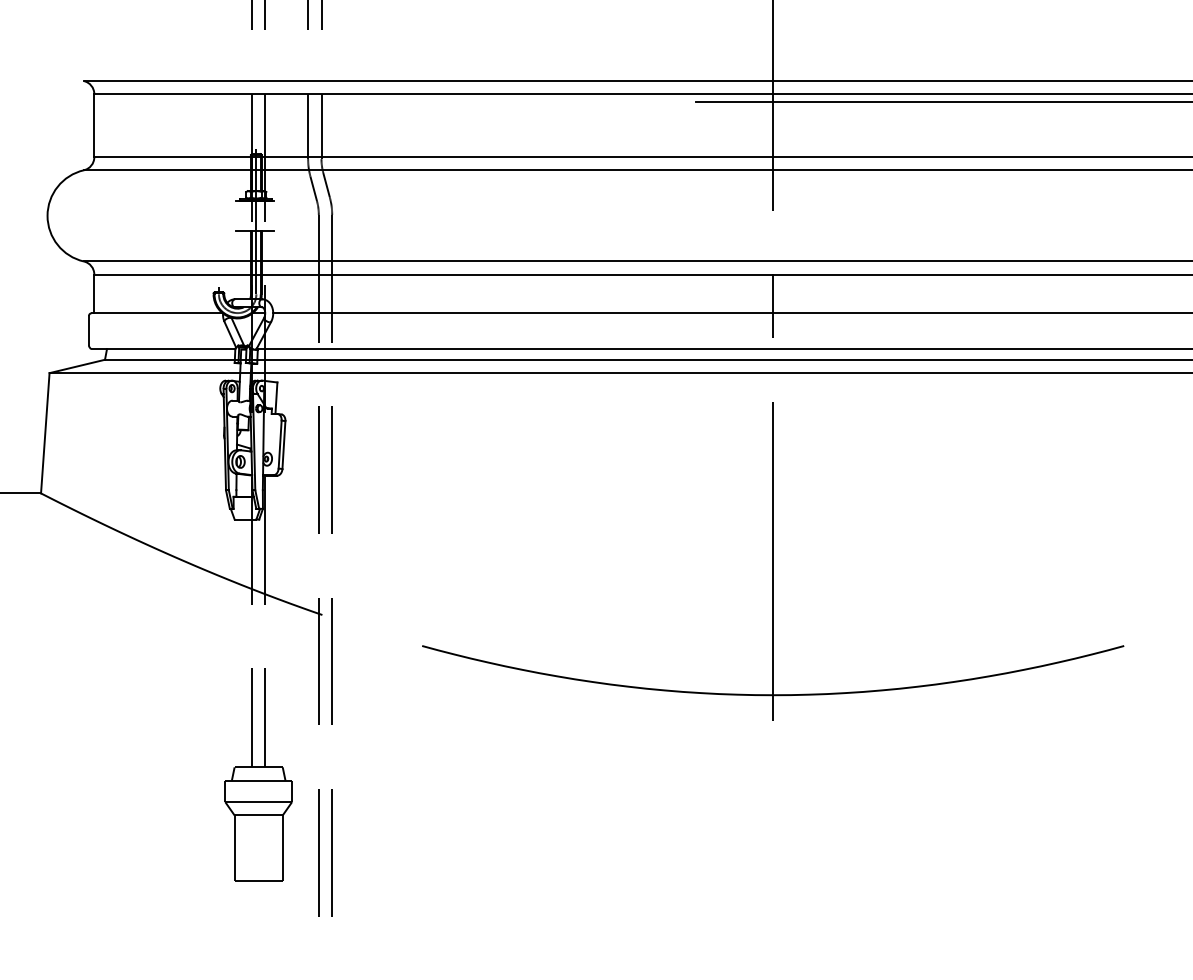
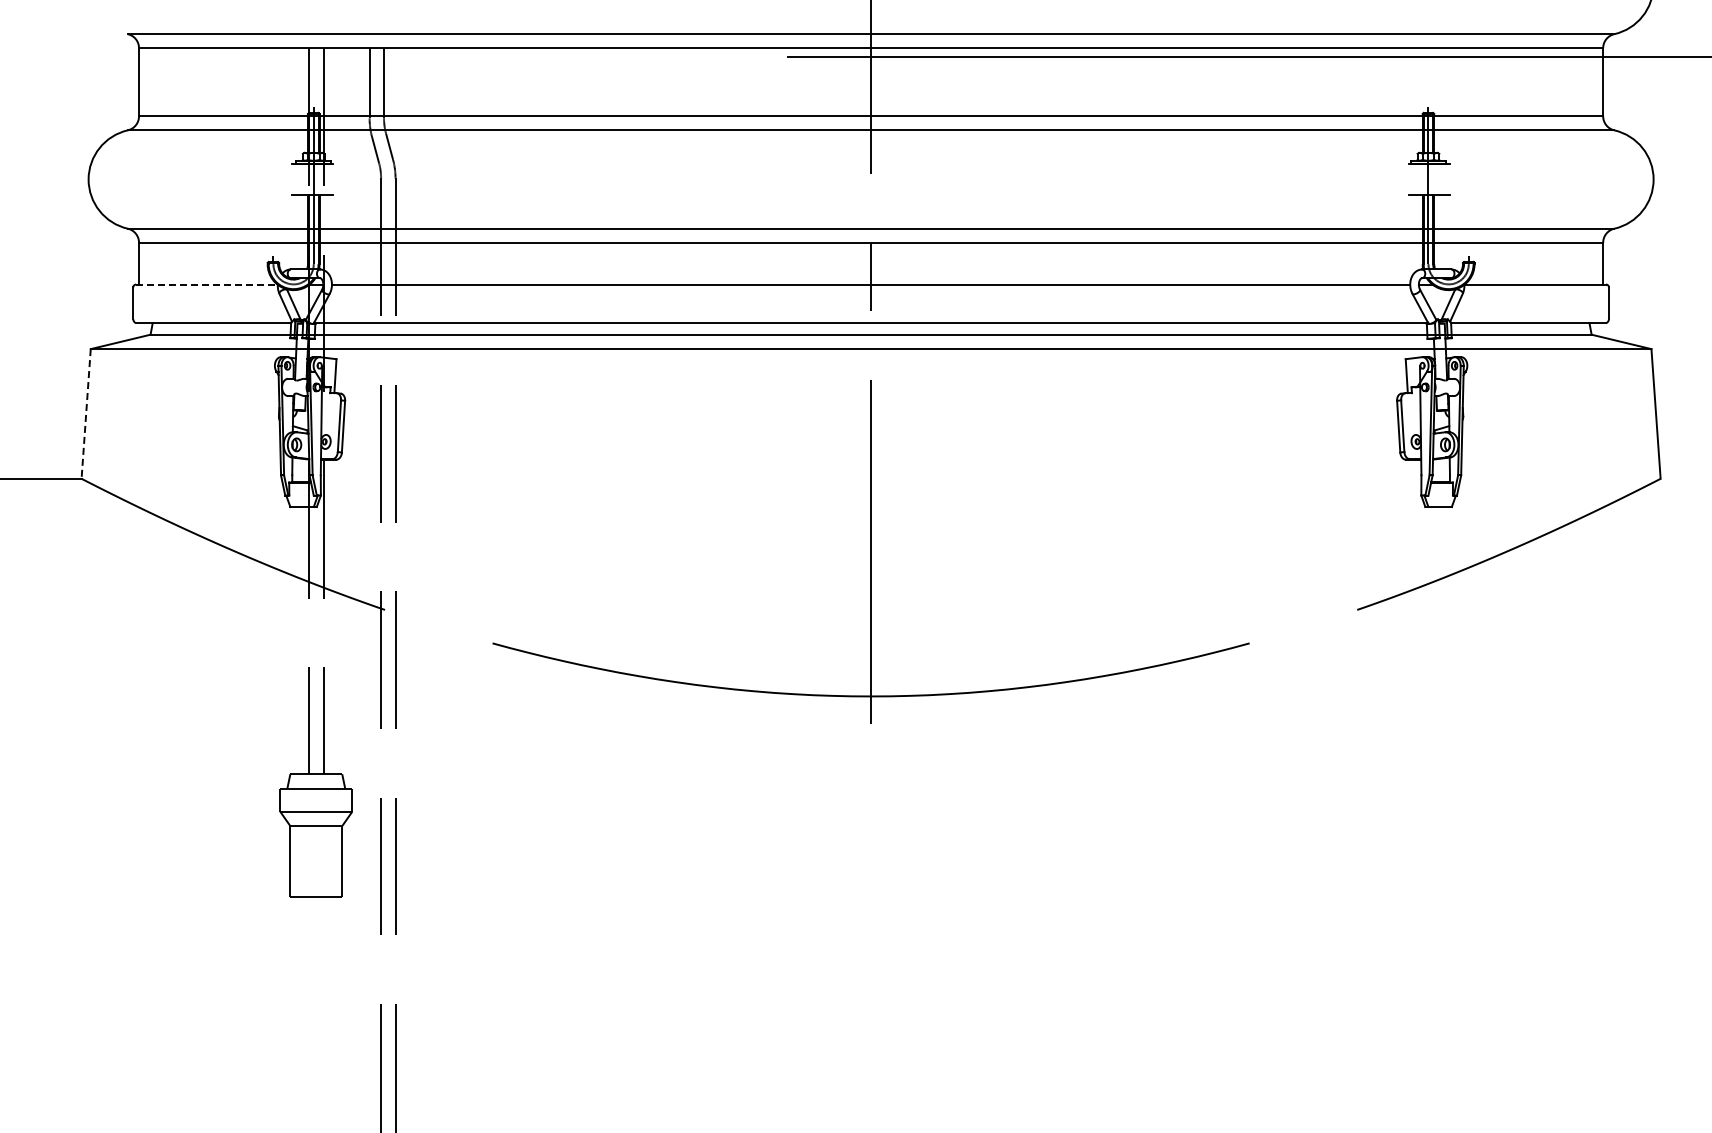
line: (157, 313) -> (207, 284), solid -> dashed
line: (45, 433) -> (86, 414), solid -> dashed

